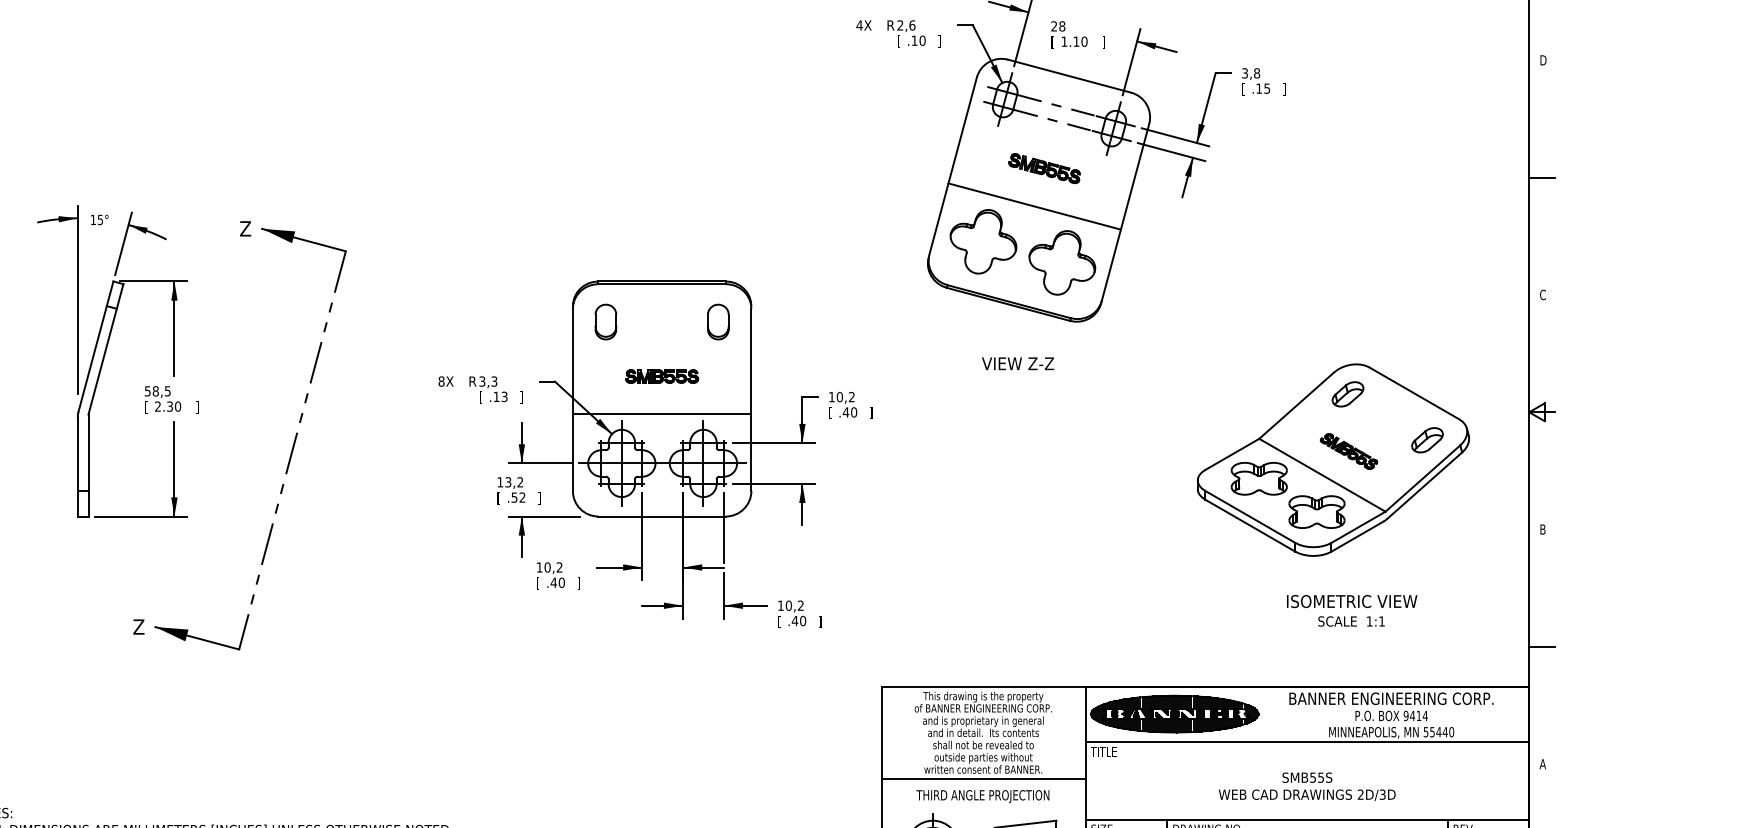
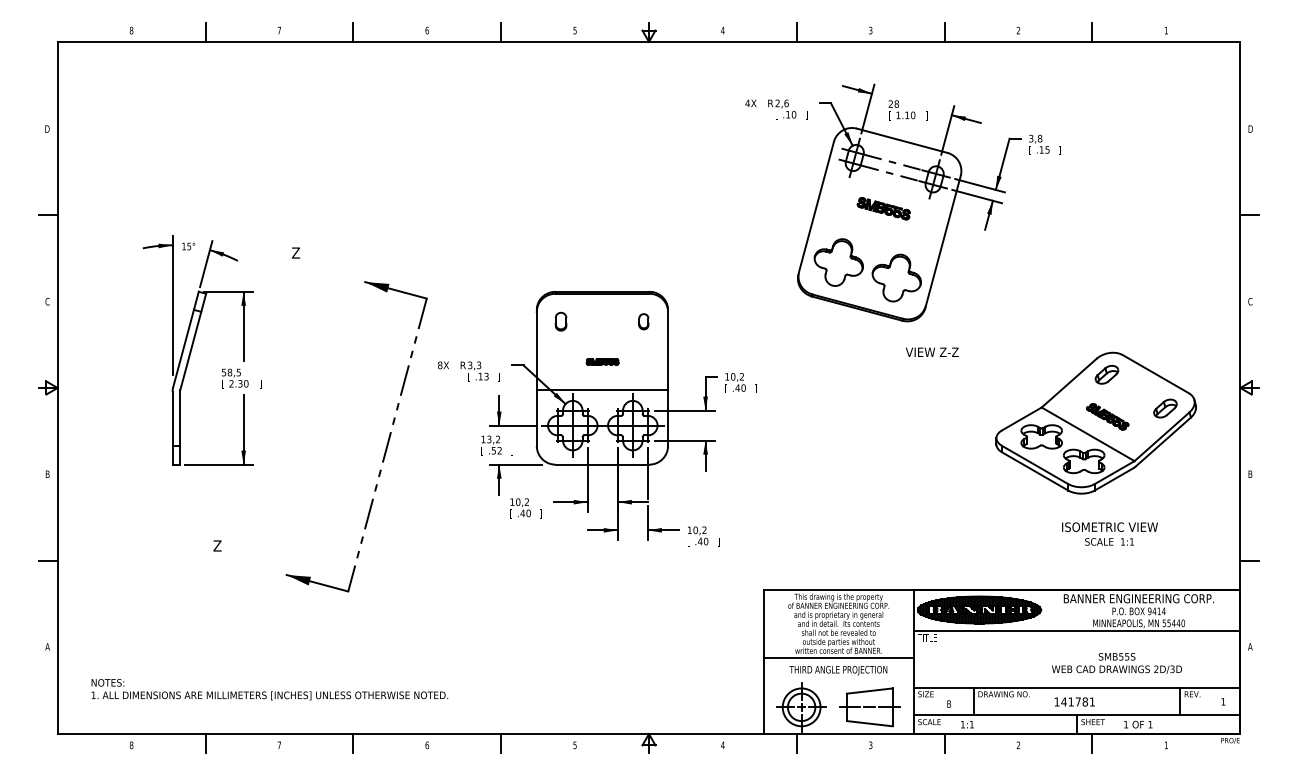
line: (1034, 206) -> (876, 236), removed
part: (605, 321) -> (560, 321), size x0.7
part: (717, 321) -> (643, 321), size x0.6
text: (1018, 362) -> (932, 351), moved
part: (662, 376) -> (602, 361), size x0.6
part: (291, 449) -> (386, 444), moved
text: (1306, 786) -> (1116, 663), moved

